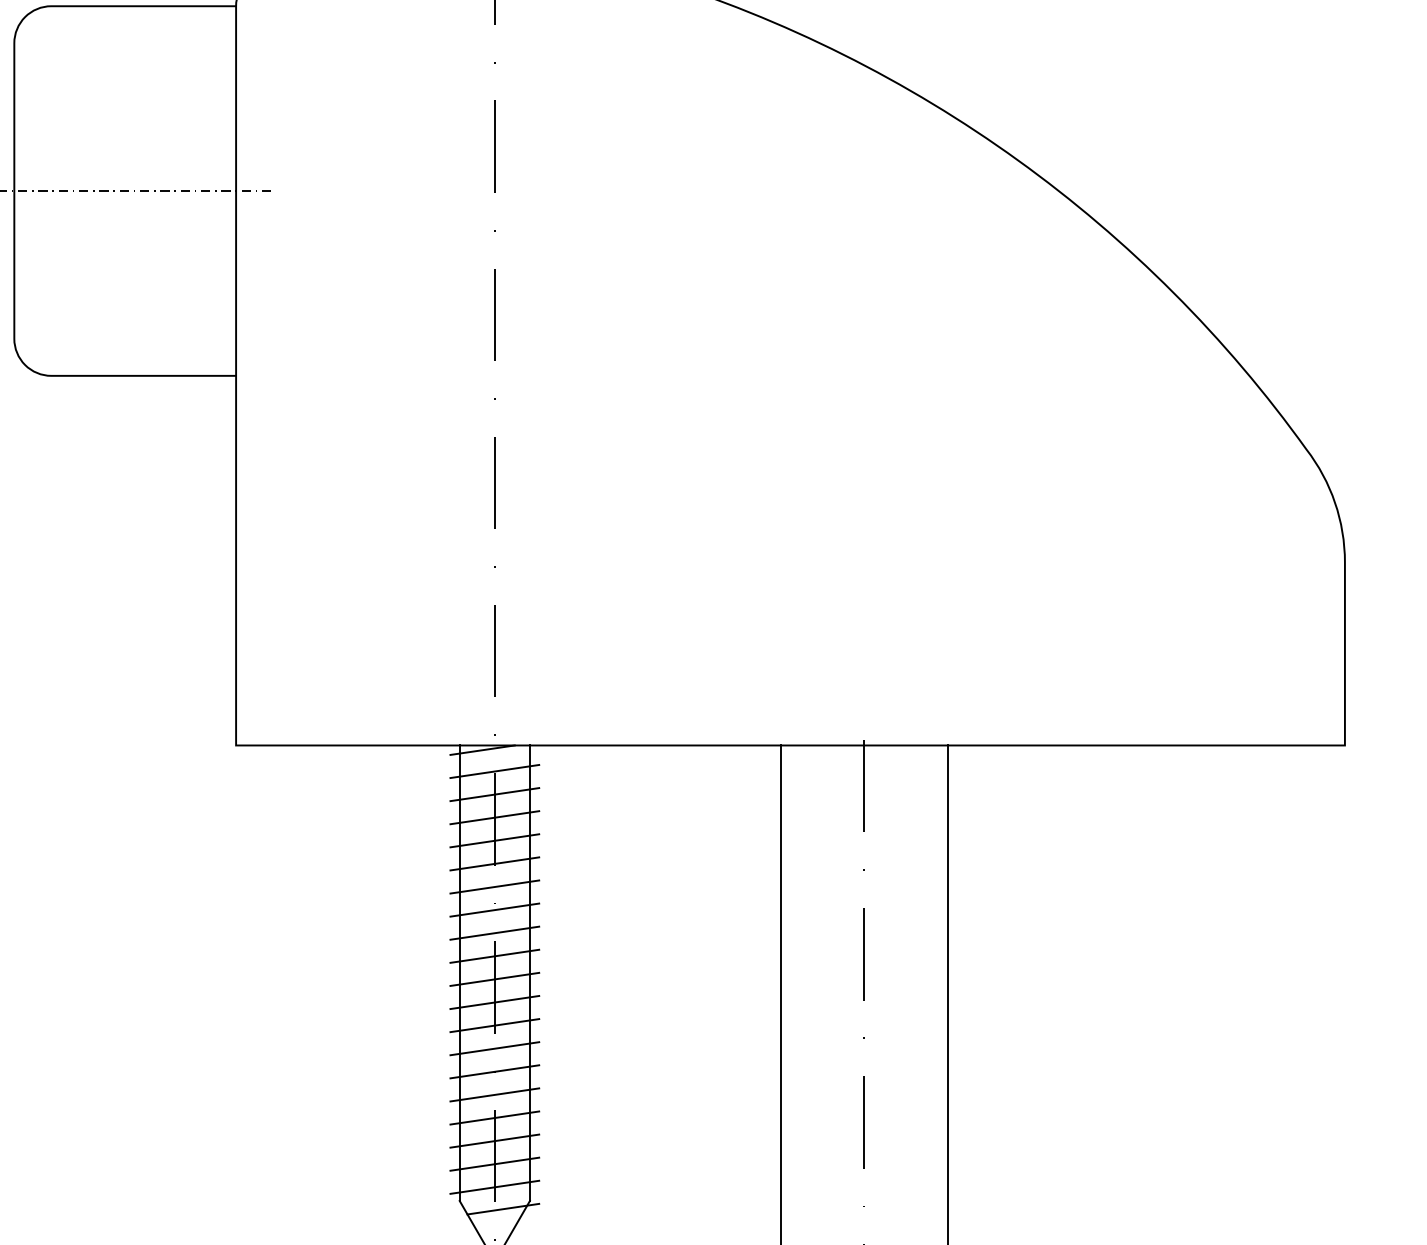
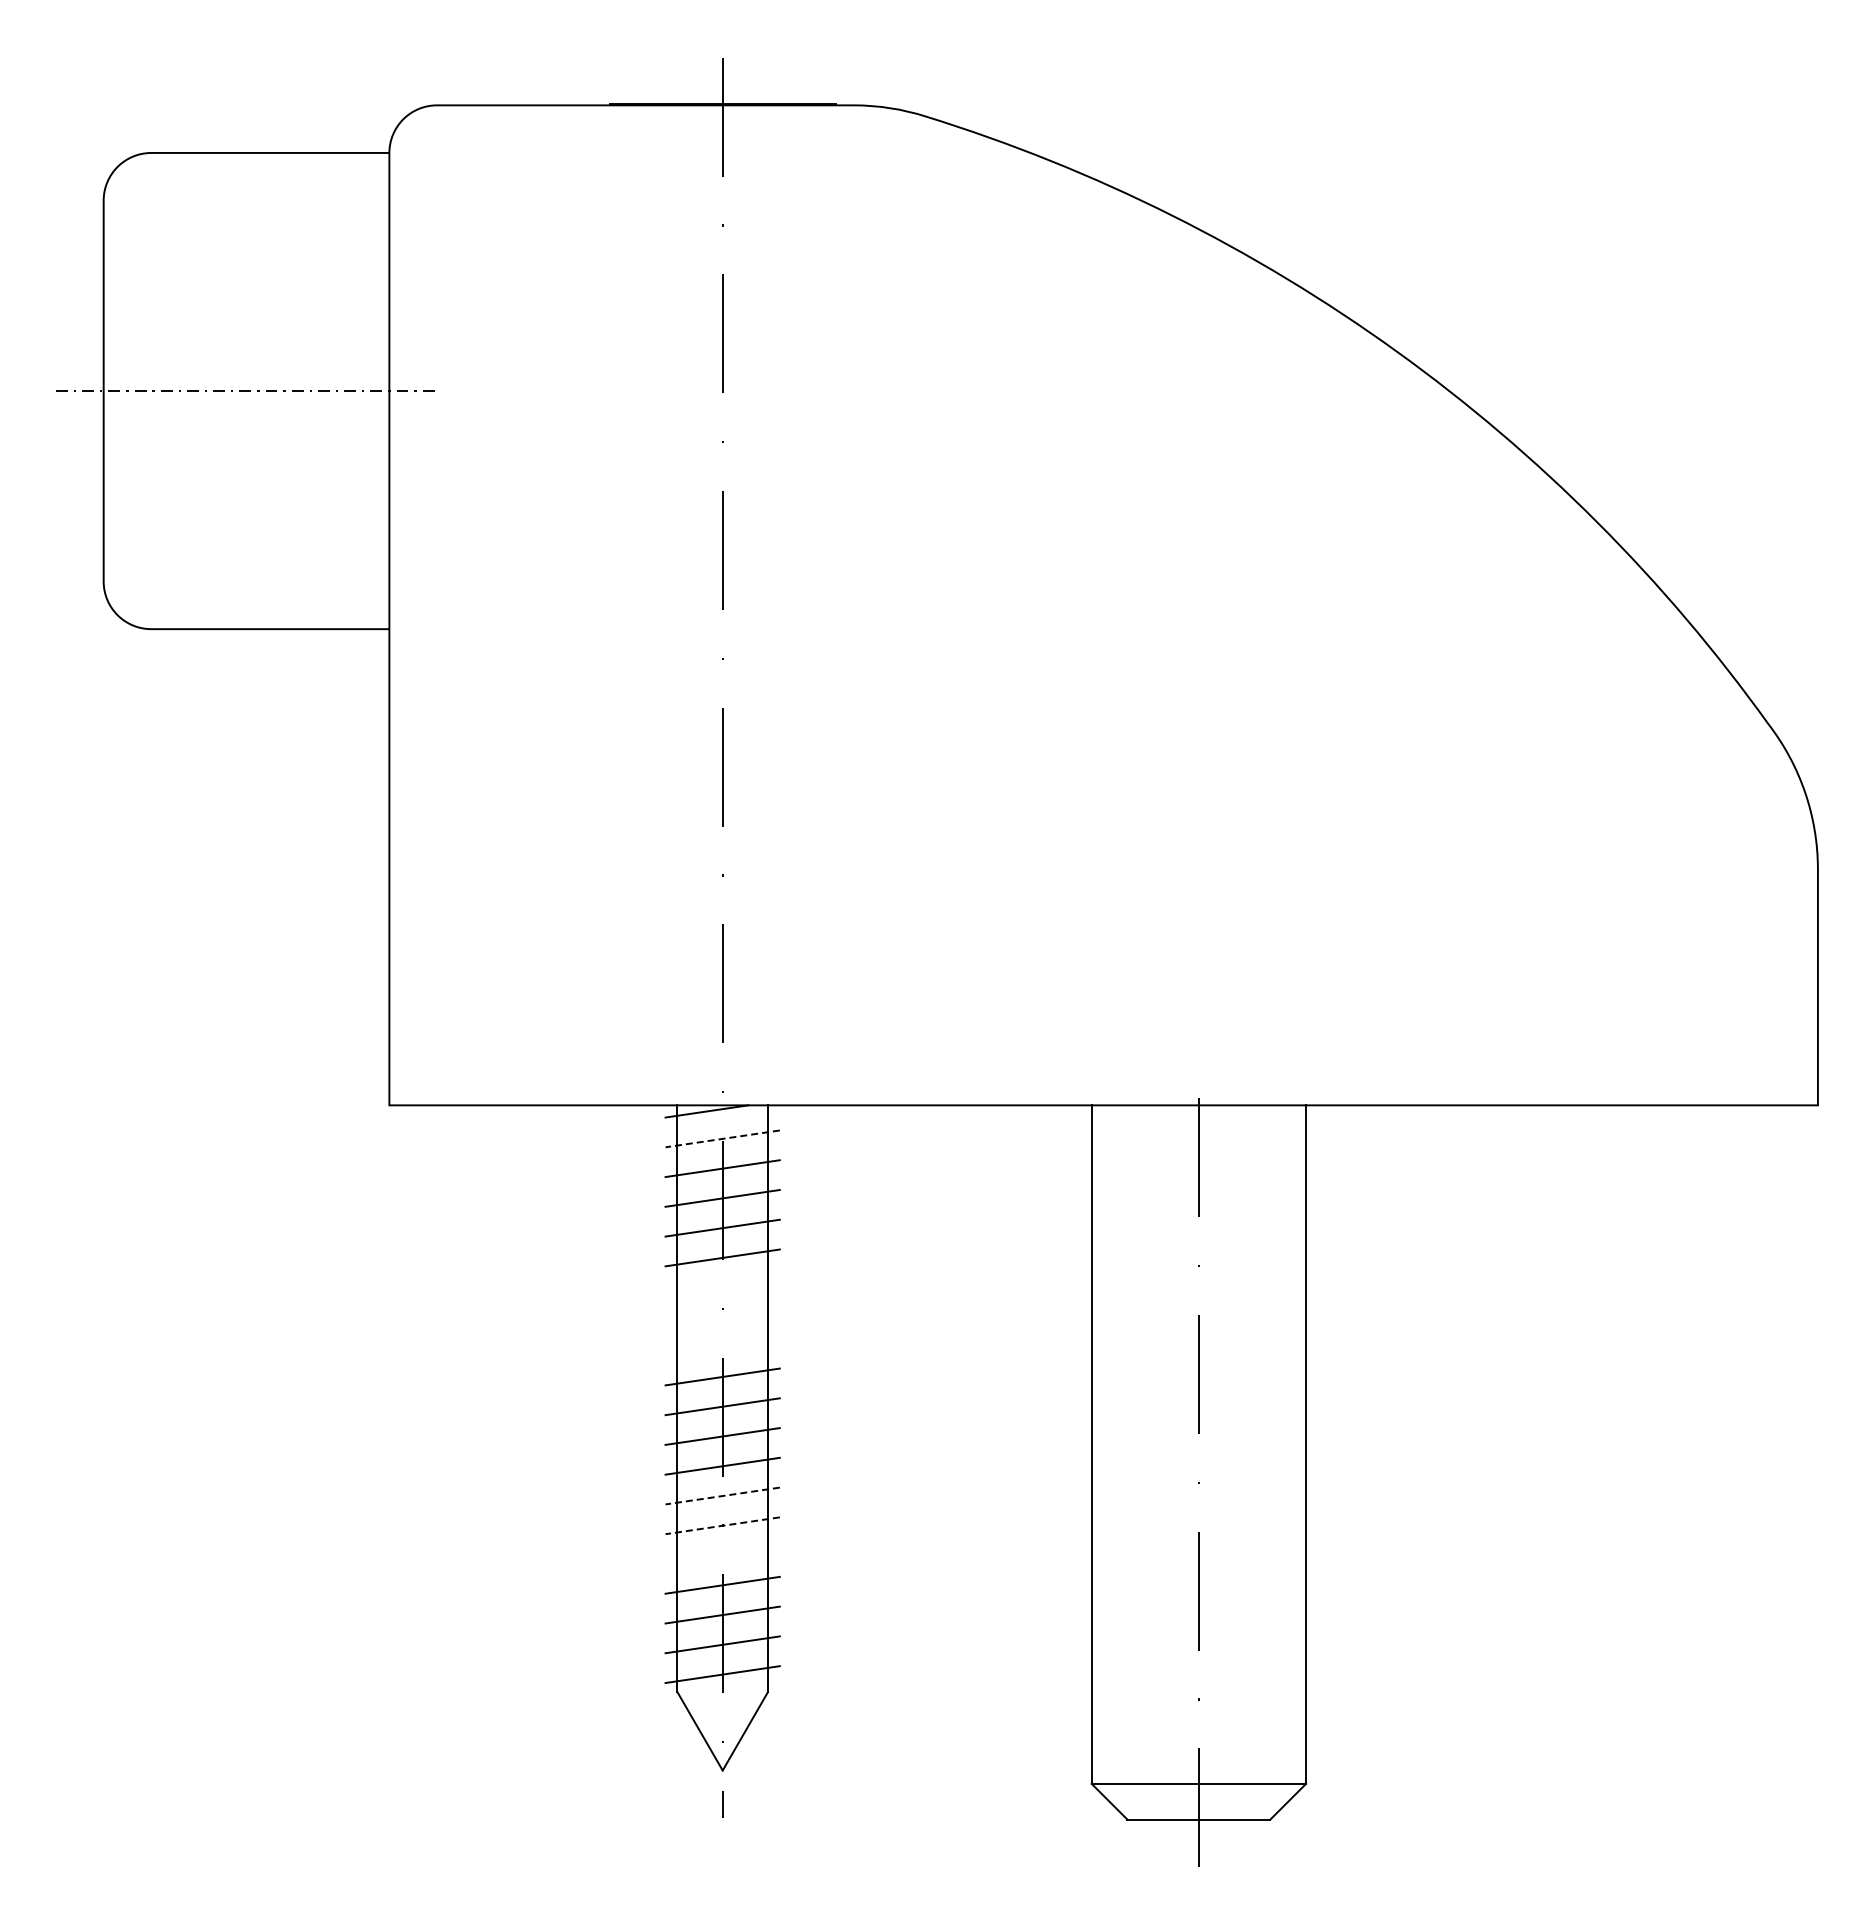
line: (494, 771) -> (722, 1138), solid -> dashed
line: (494, 886) -> (722, 1287), removed
line: (494, 910) -> (722, 1317), removed
line: (494, 932) -> (722, 1346), removed
line: (494, 1049) -> (722, 1496), solid -> dashed
line: (494, 1071) -> (722, 1525), solid -> dashed
line: (494, 1094) -> (722, 1555), removed
line: (503, 1208) -> (733, 1702), removed

